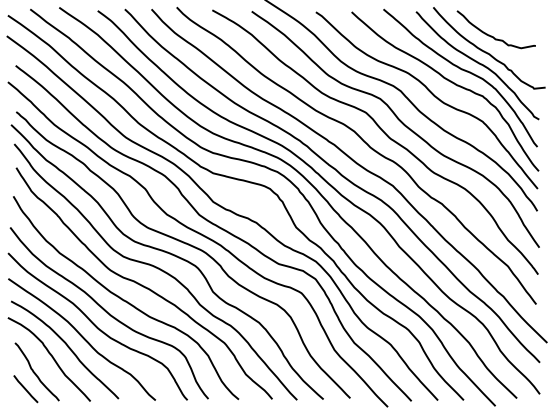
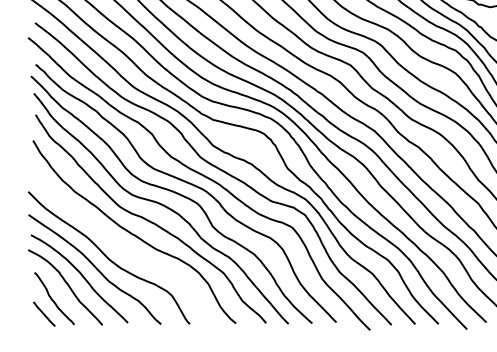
curve: (108, 313) -> (118, 246), removed

